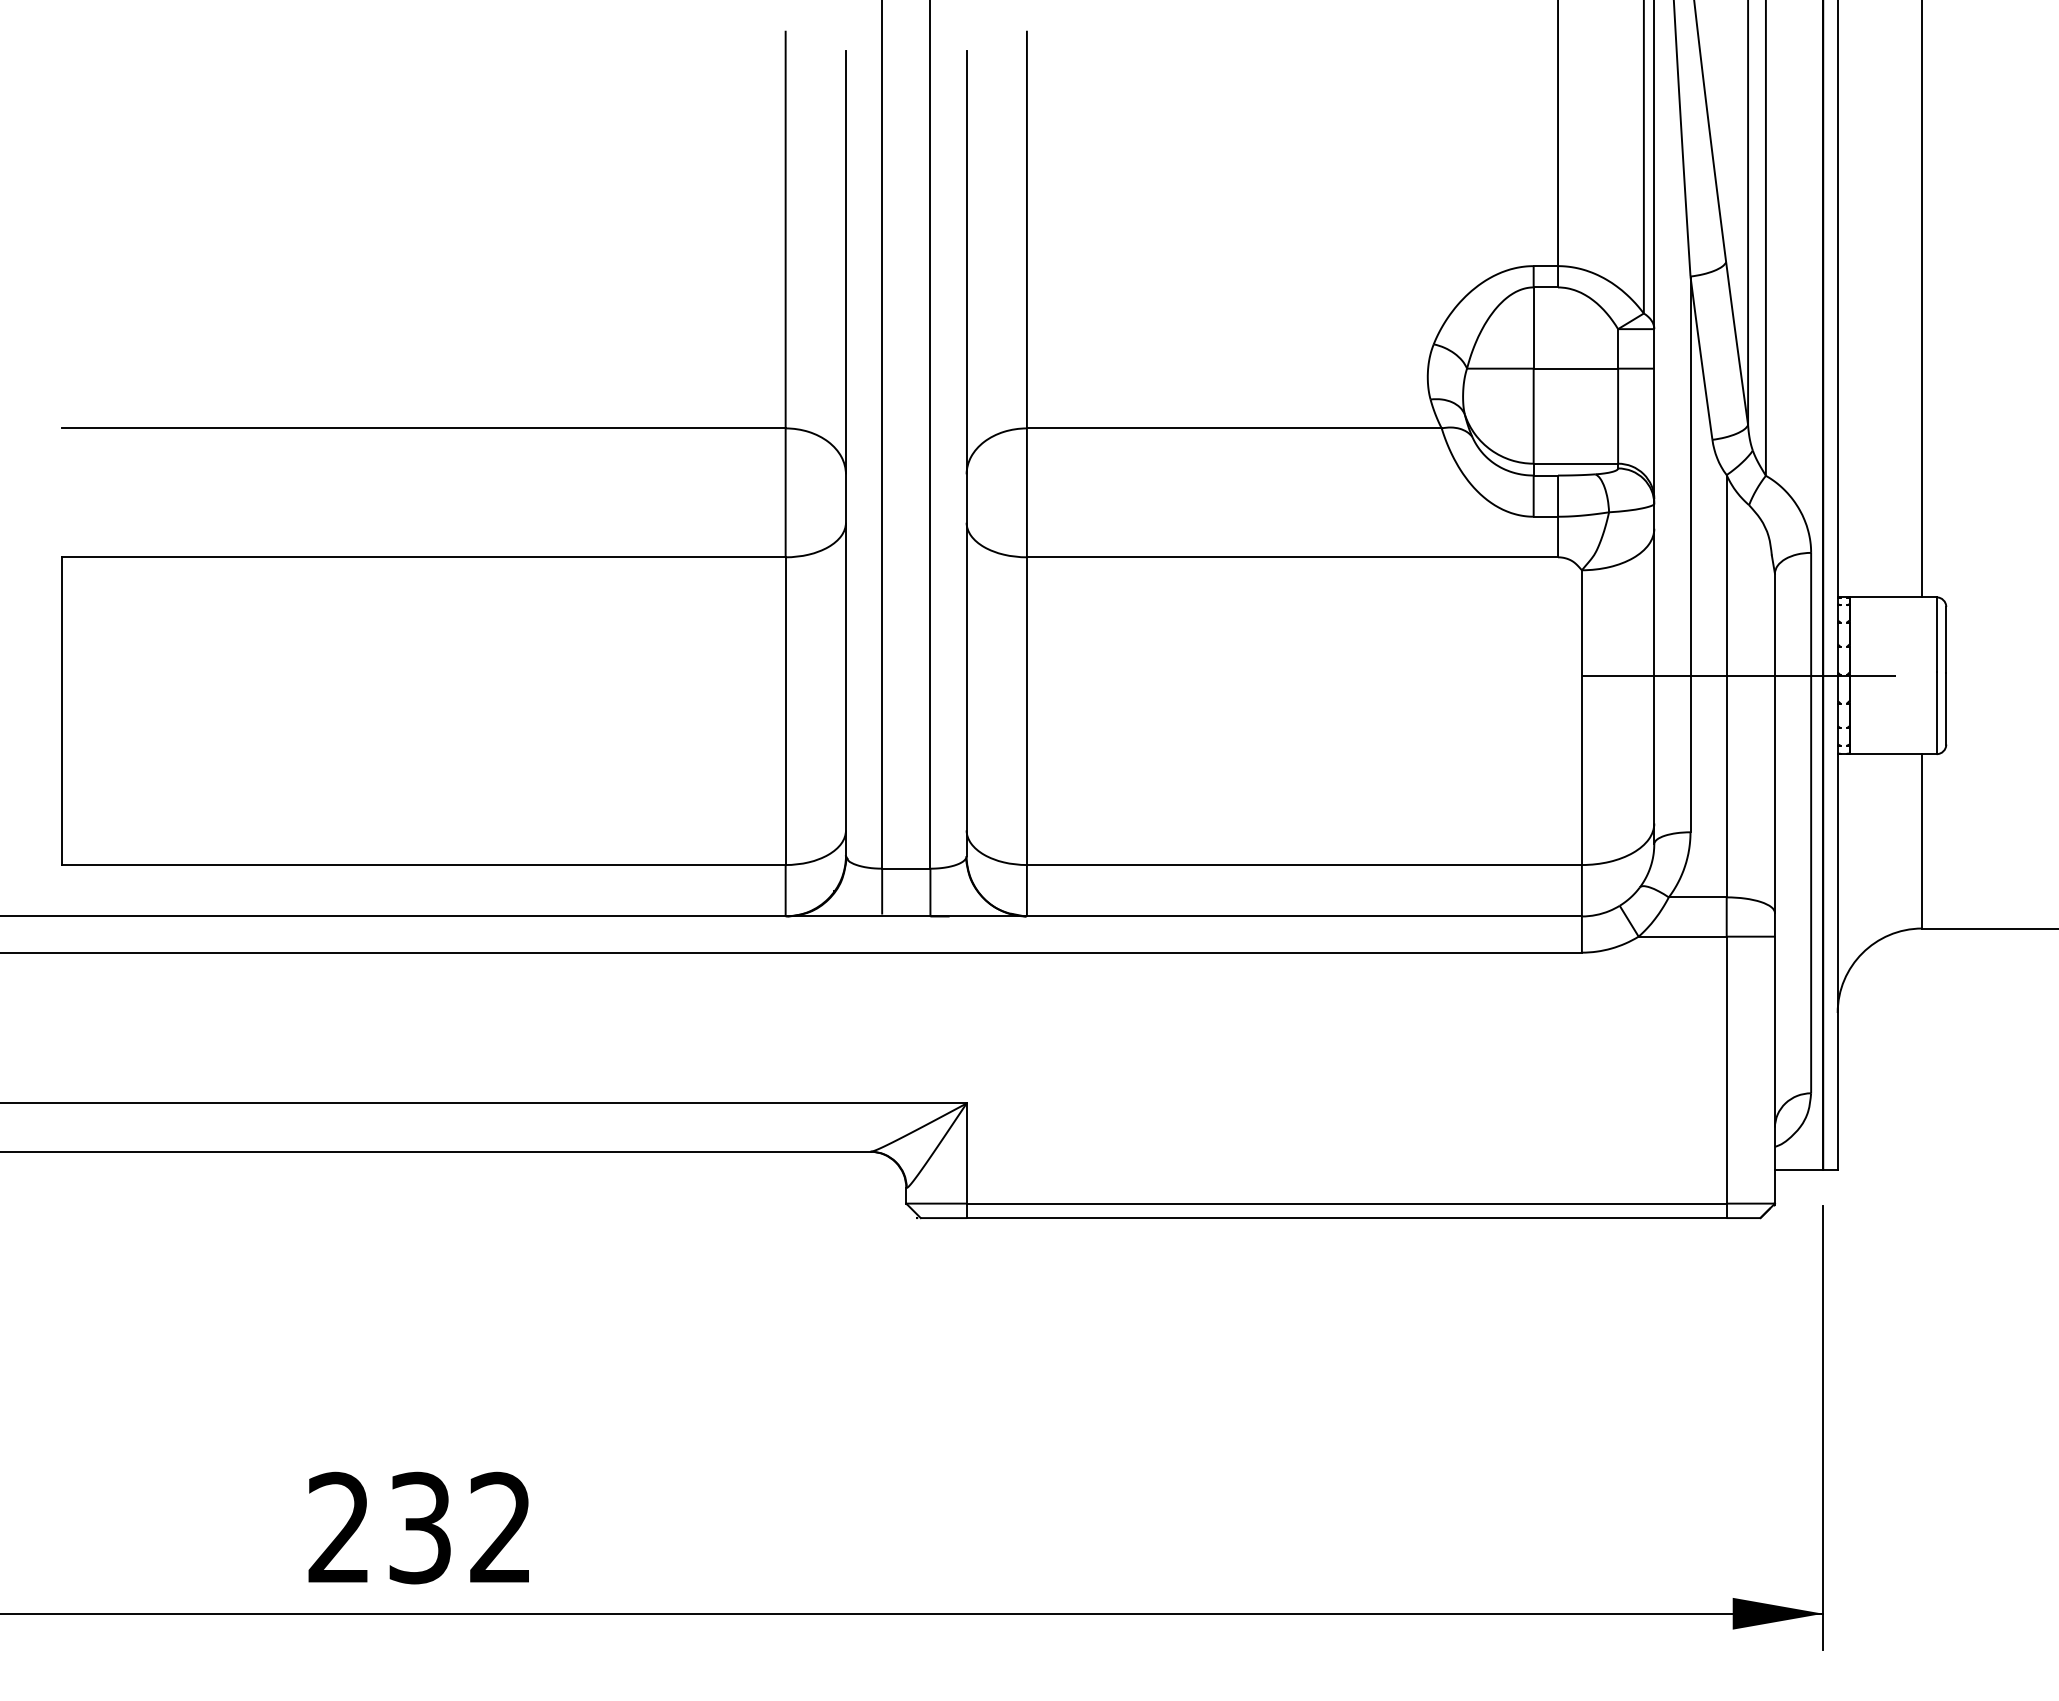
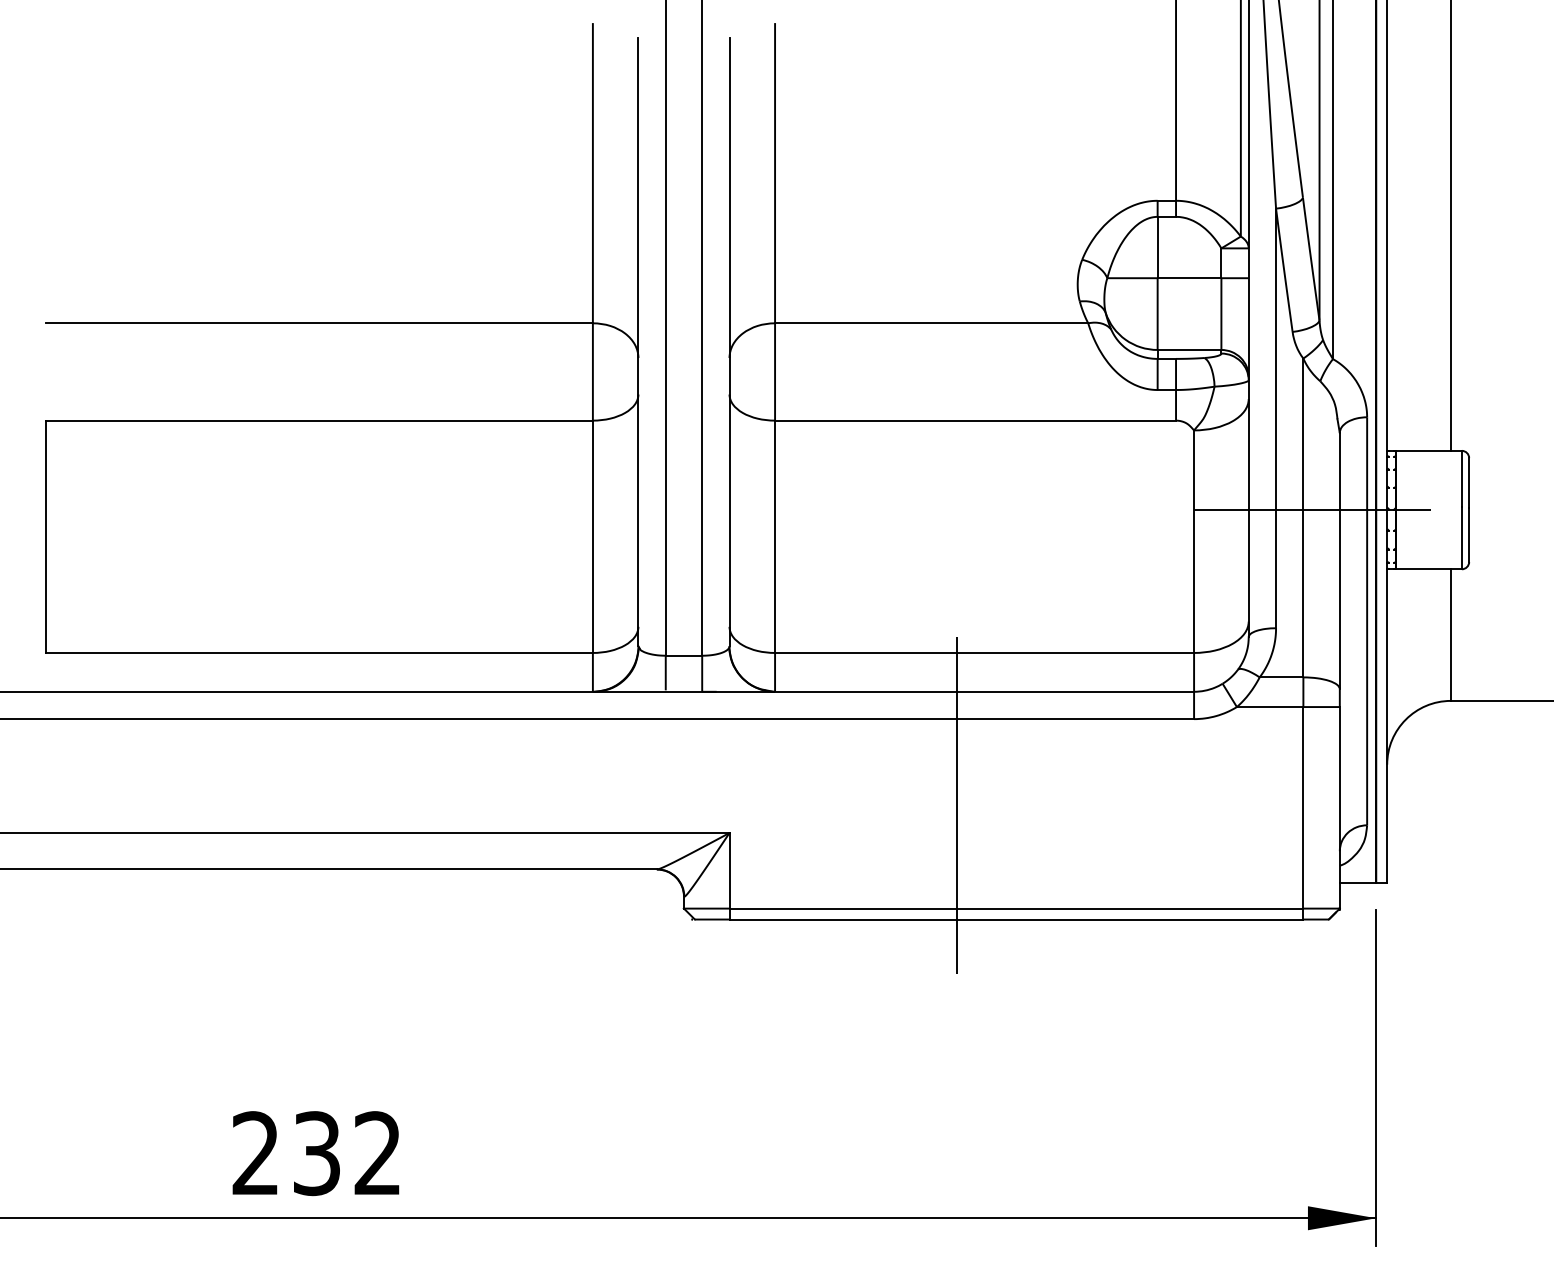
line: (1268, 1067) -> (957, 805), added

